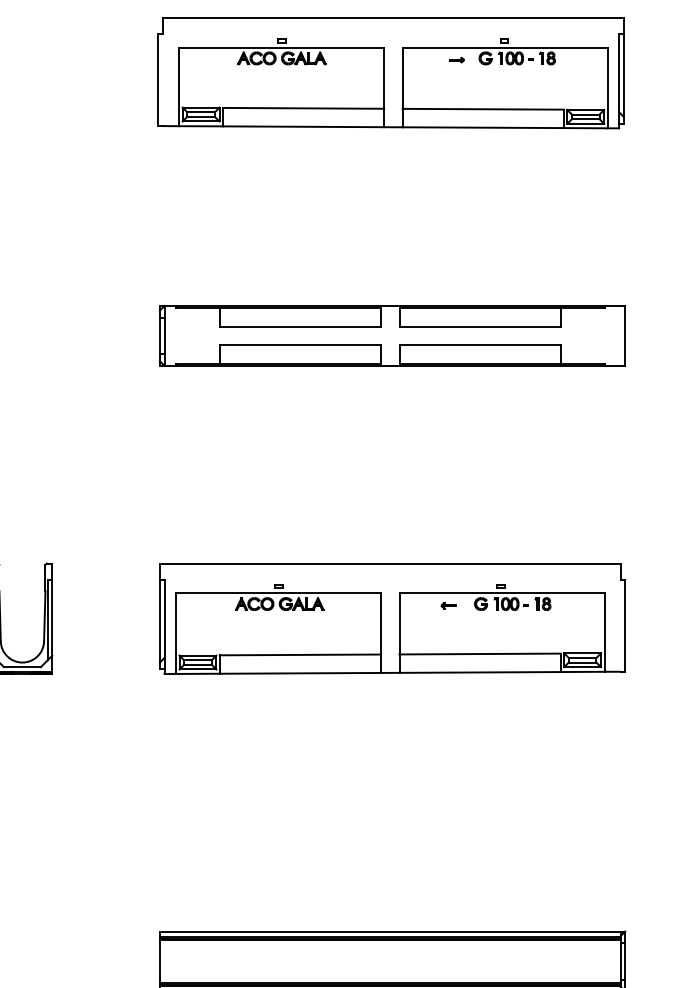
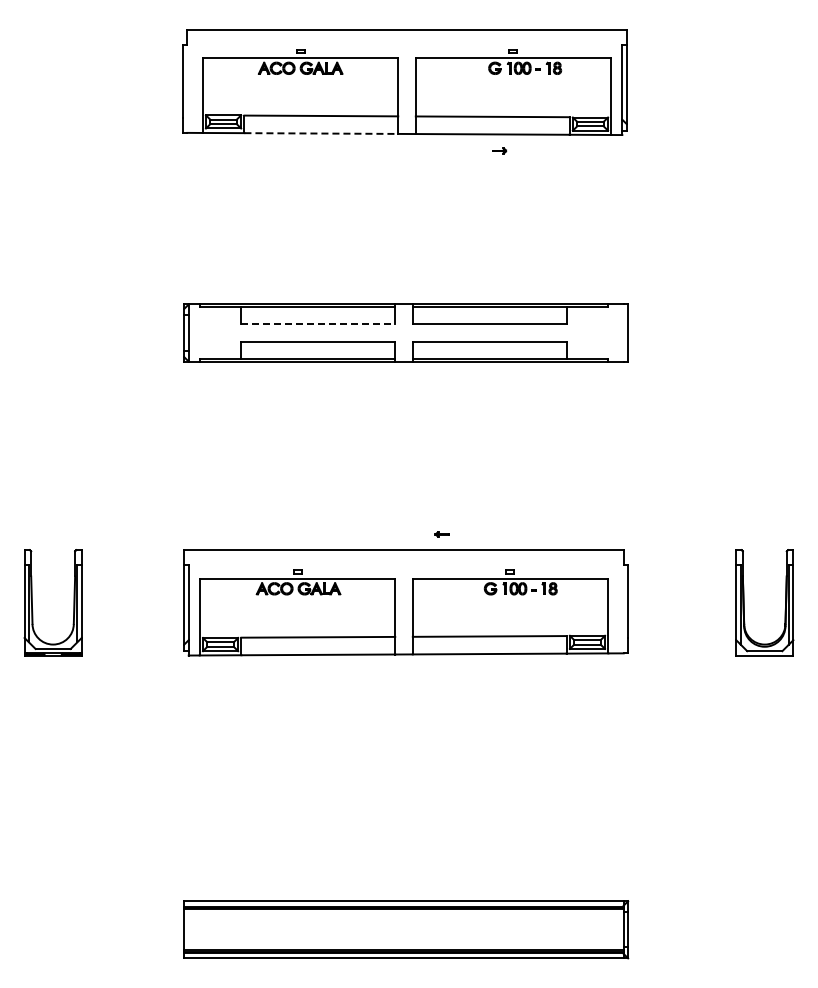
part: (456, 59) -> (499, 150), moved
line: (303, 126) -> (321, 133), solid -> dashed
line: (300, 326) -> (318, 324), solid -> dashed
part: (447, 605) -> (441, 534), moved

